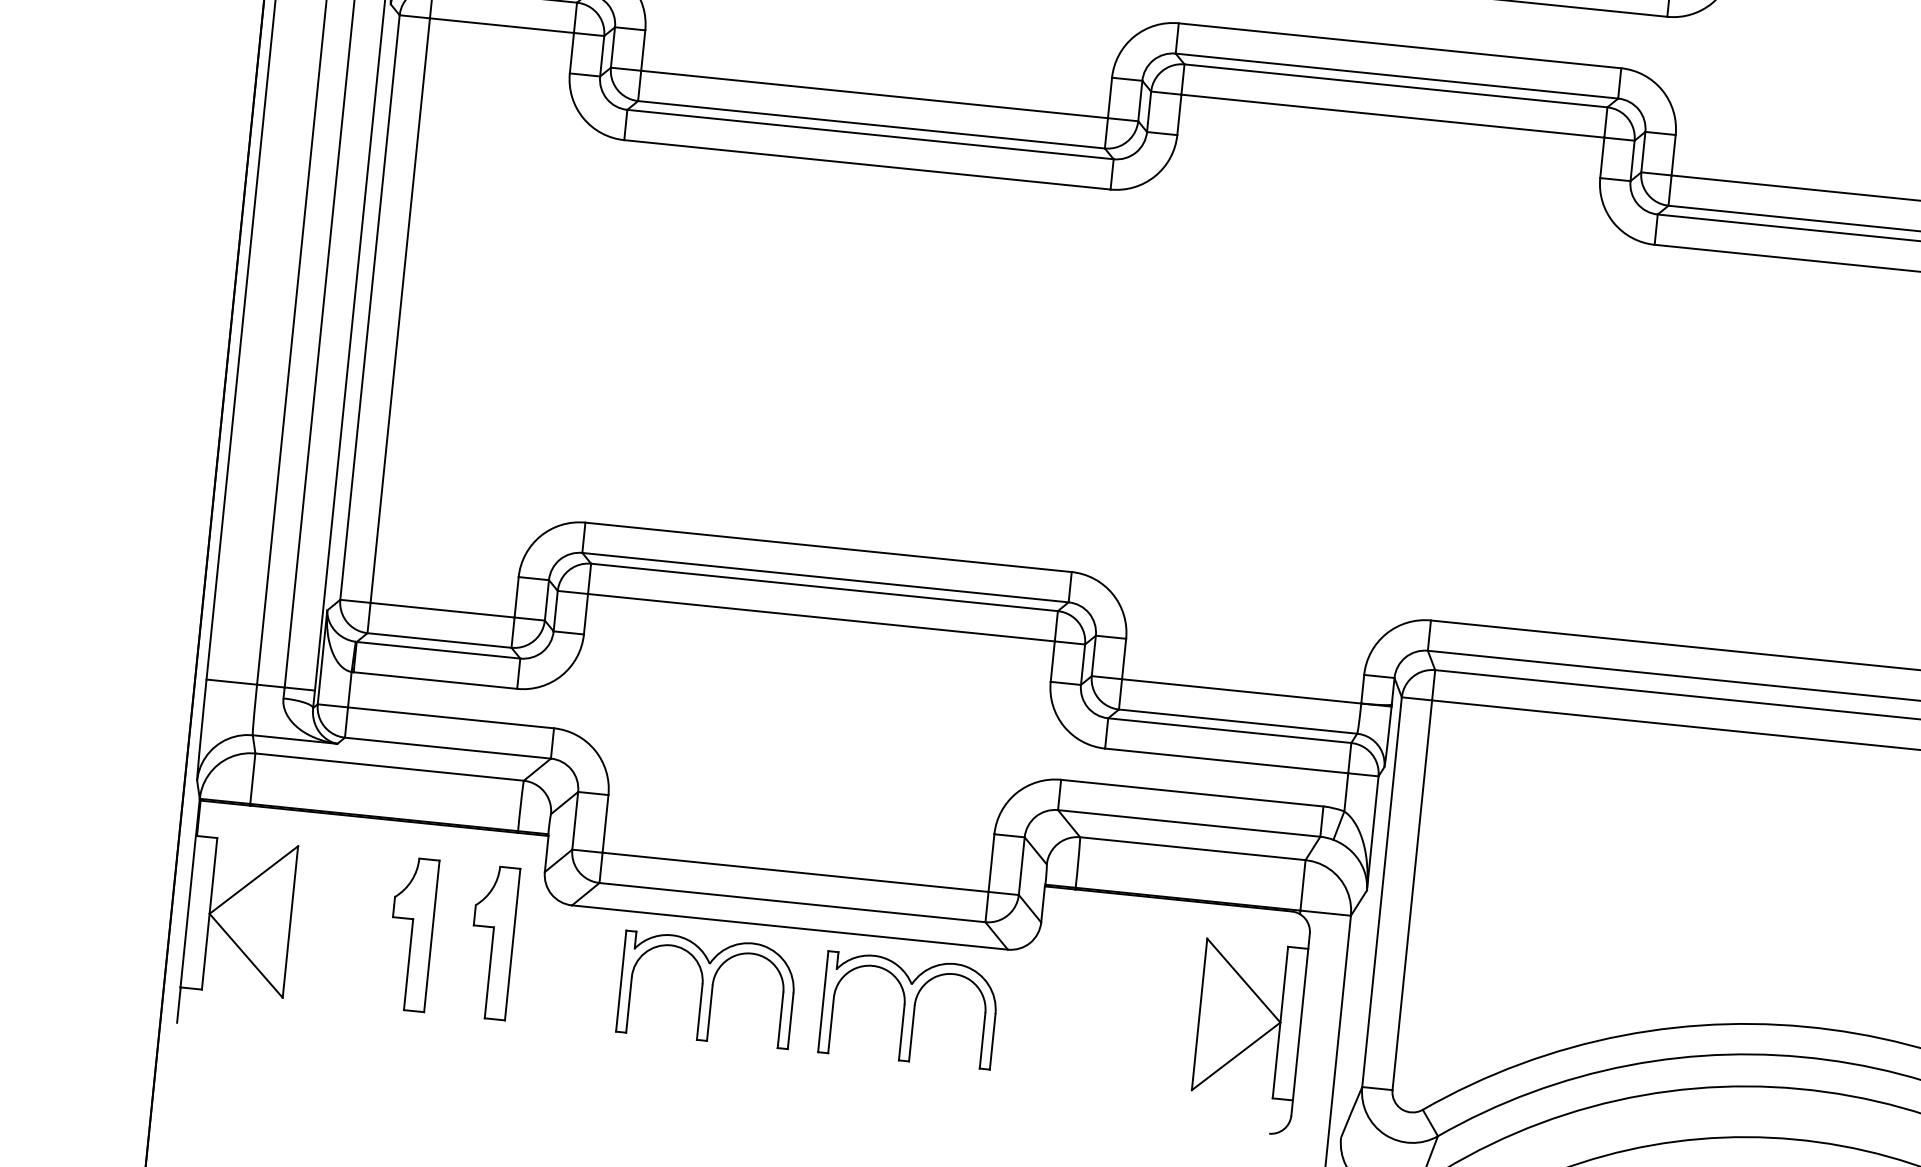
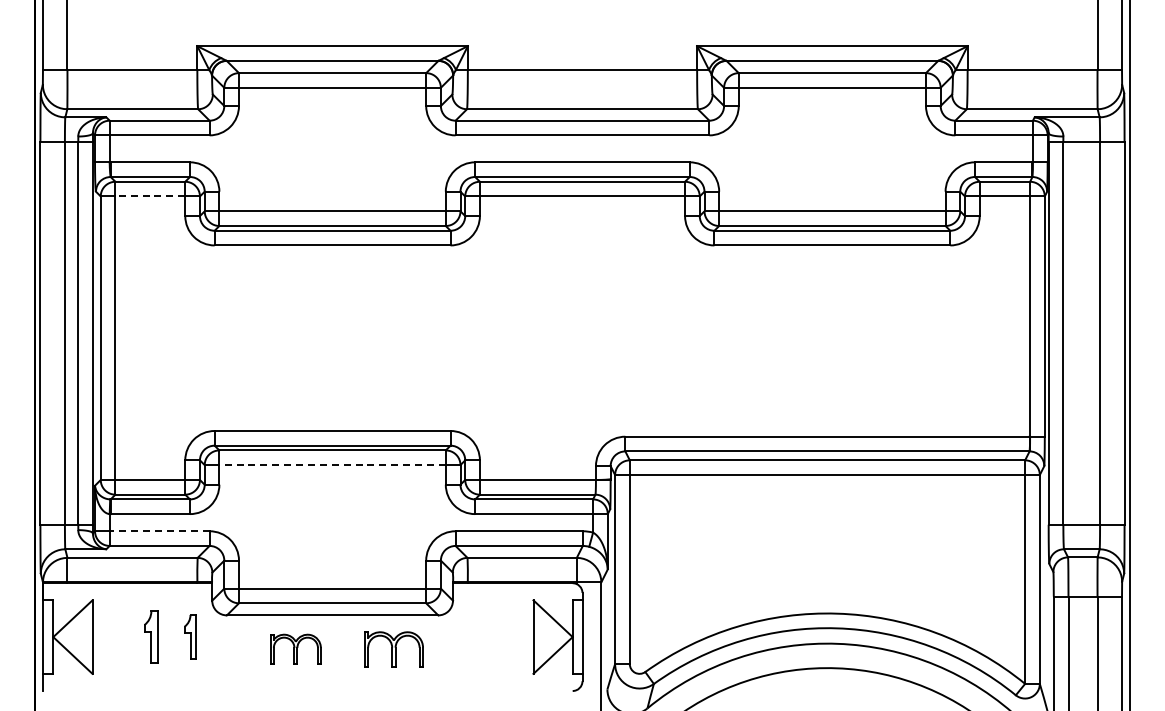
line: (502, 25) -> (150, 196), solid -> dashed
line: (821, 618) -> (332, 465), solid -> dashed
line: (450, 718) -> (159, 531), solid -> dashed
part: (412, 933) -> (151, 636), size x0.7
part: (492, 941) -> (190, 636), size x0.6
part: (706, 990) -> (295, 649), size x0.6
part: (908, 1010) -> (393, 649), size x0.7

